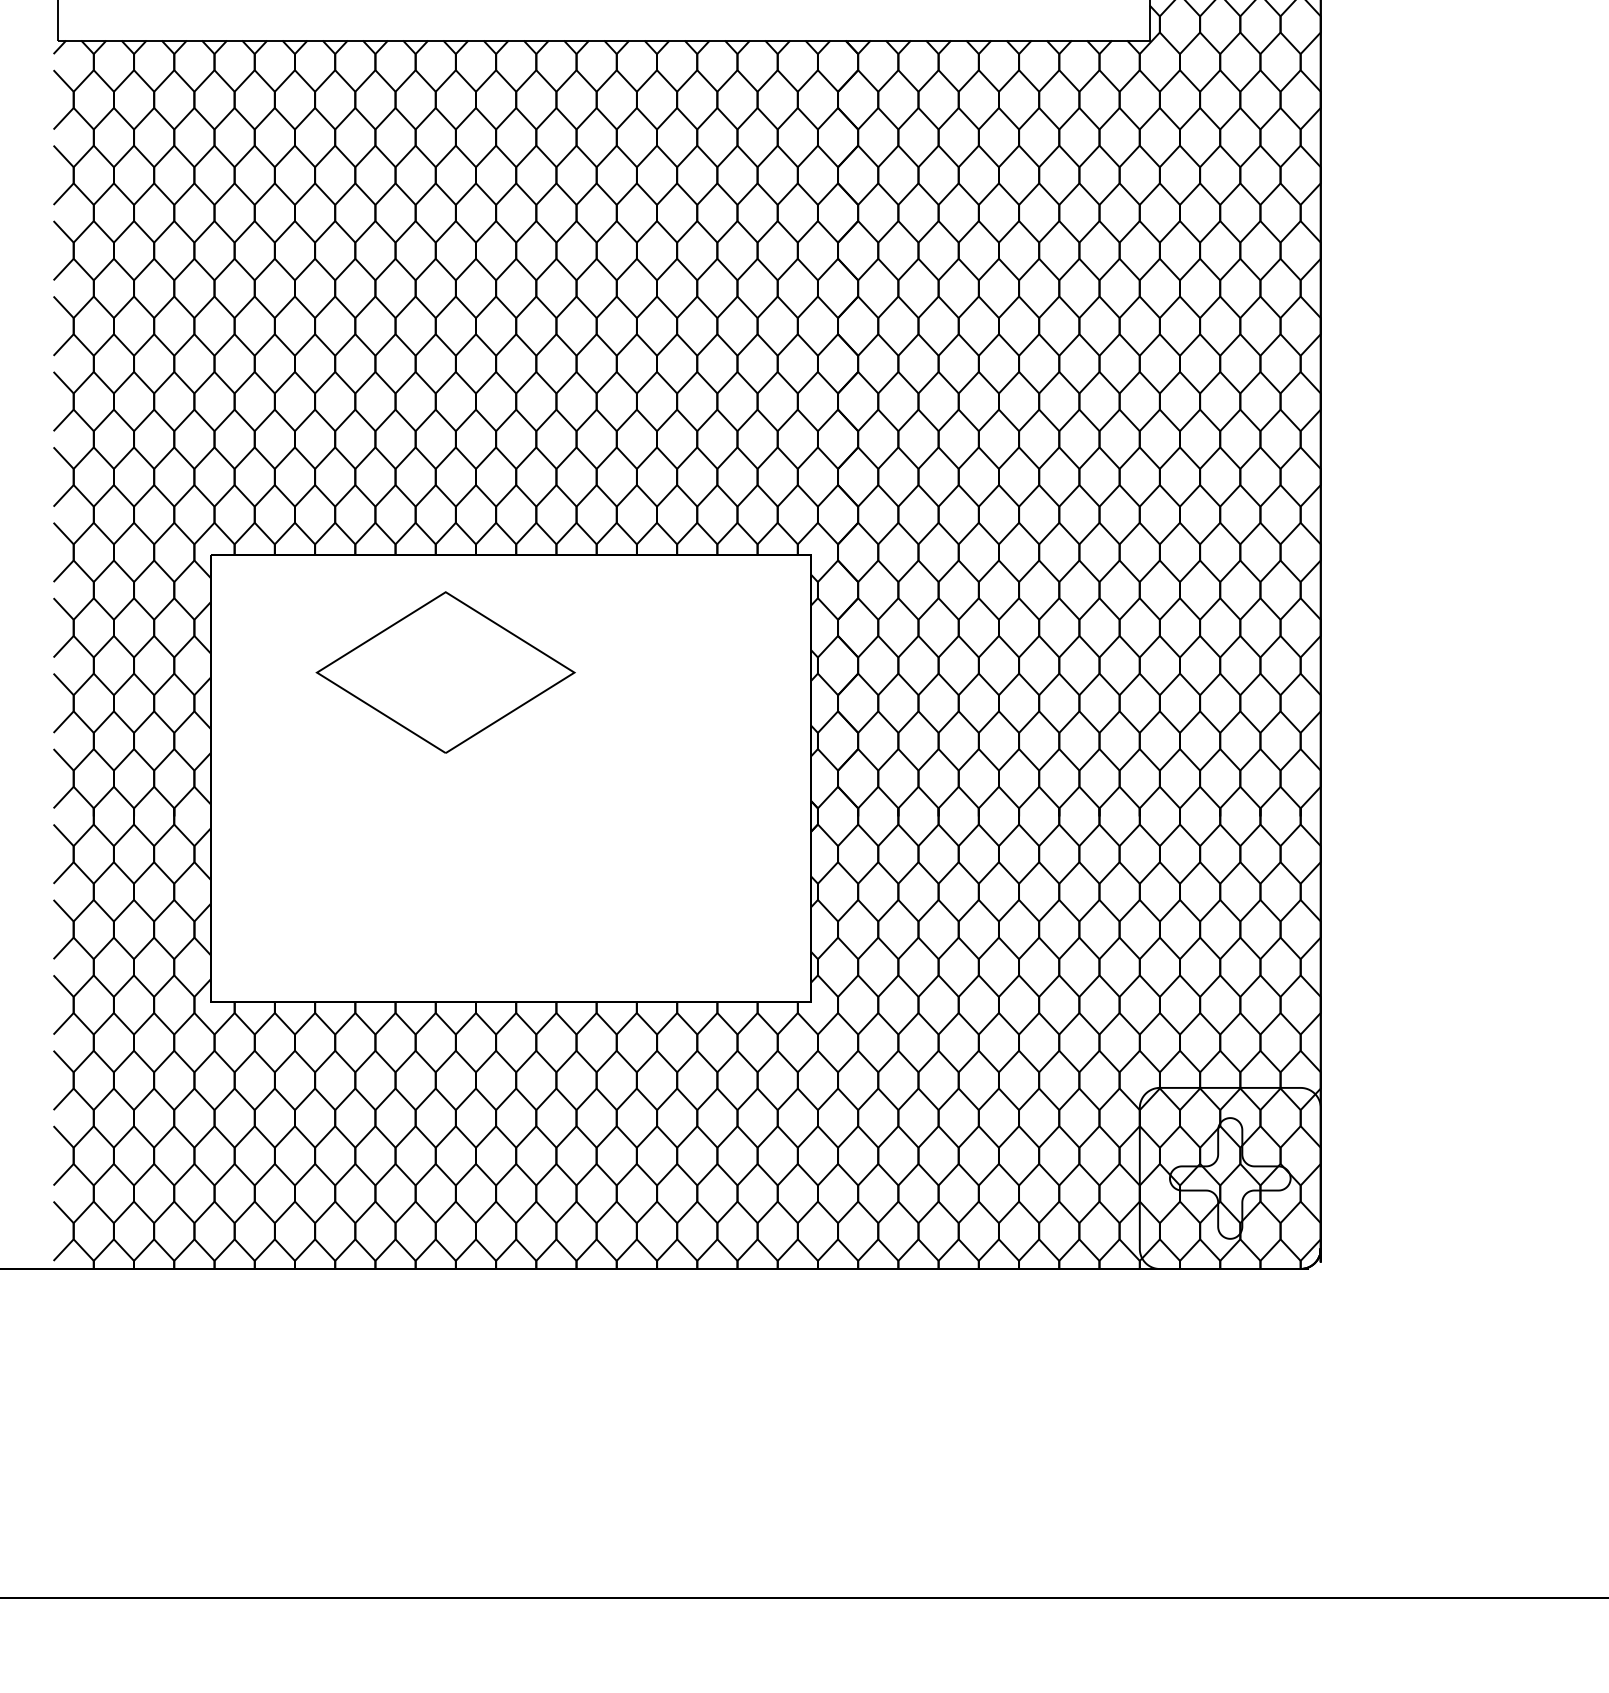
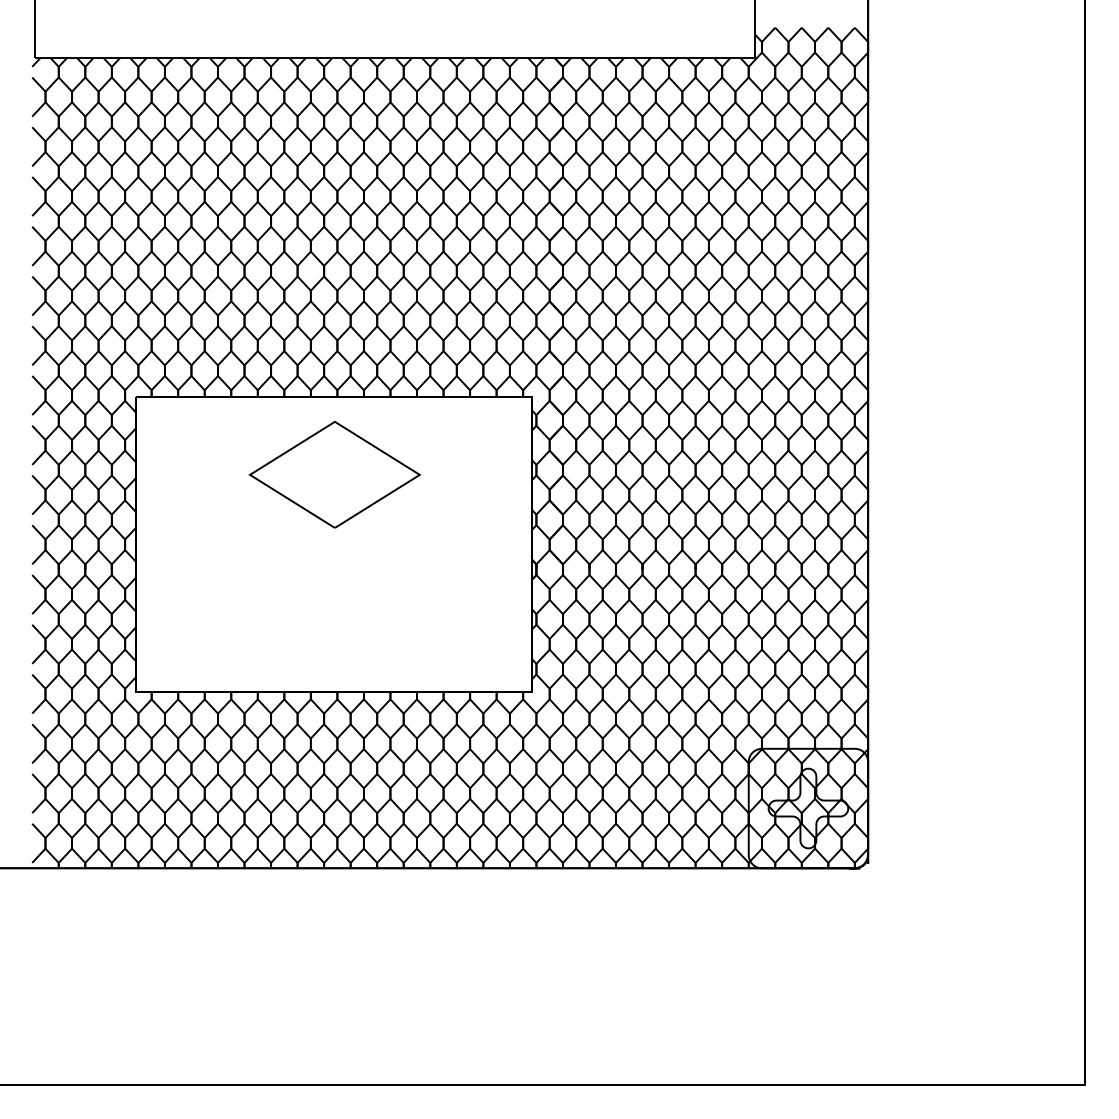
part: (445, 672) -> (334, 474), moved

